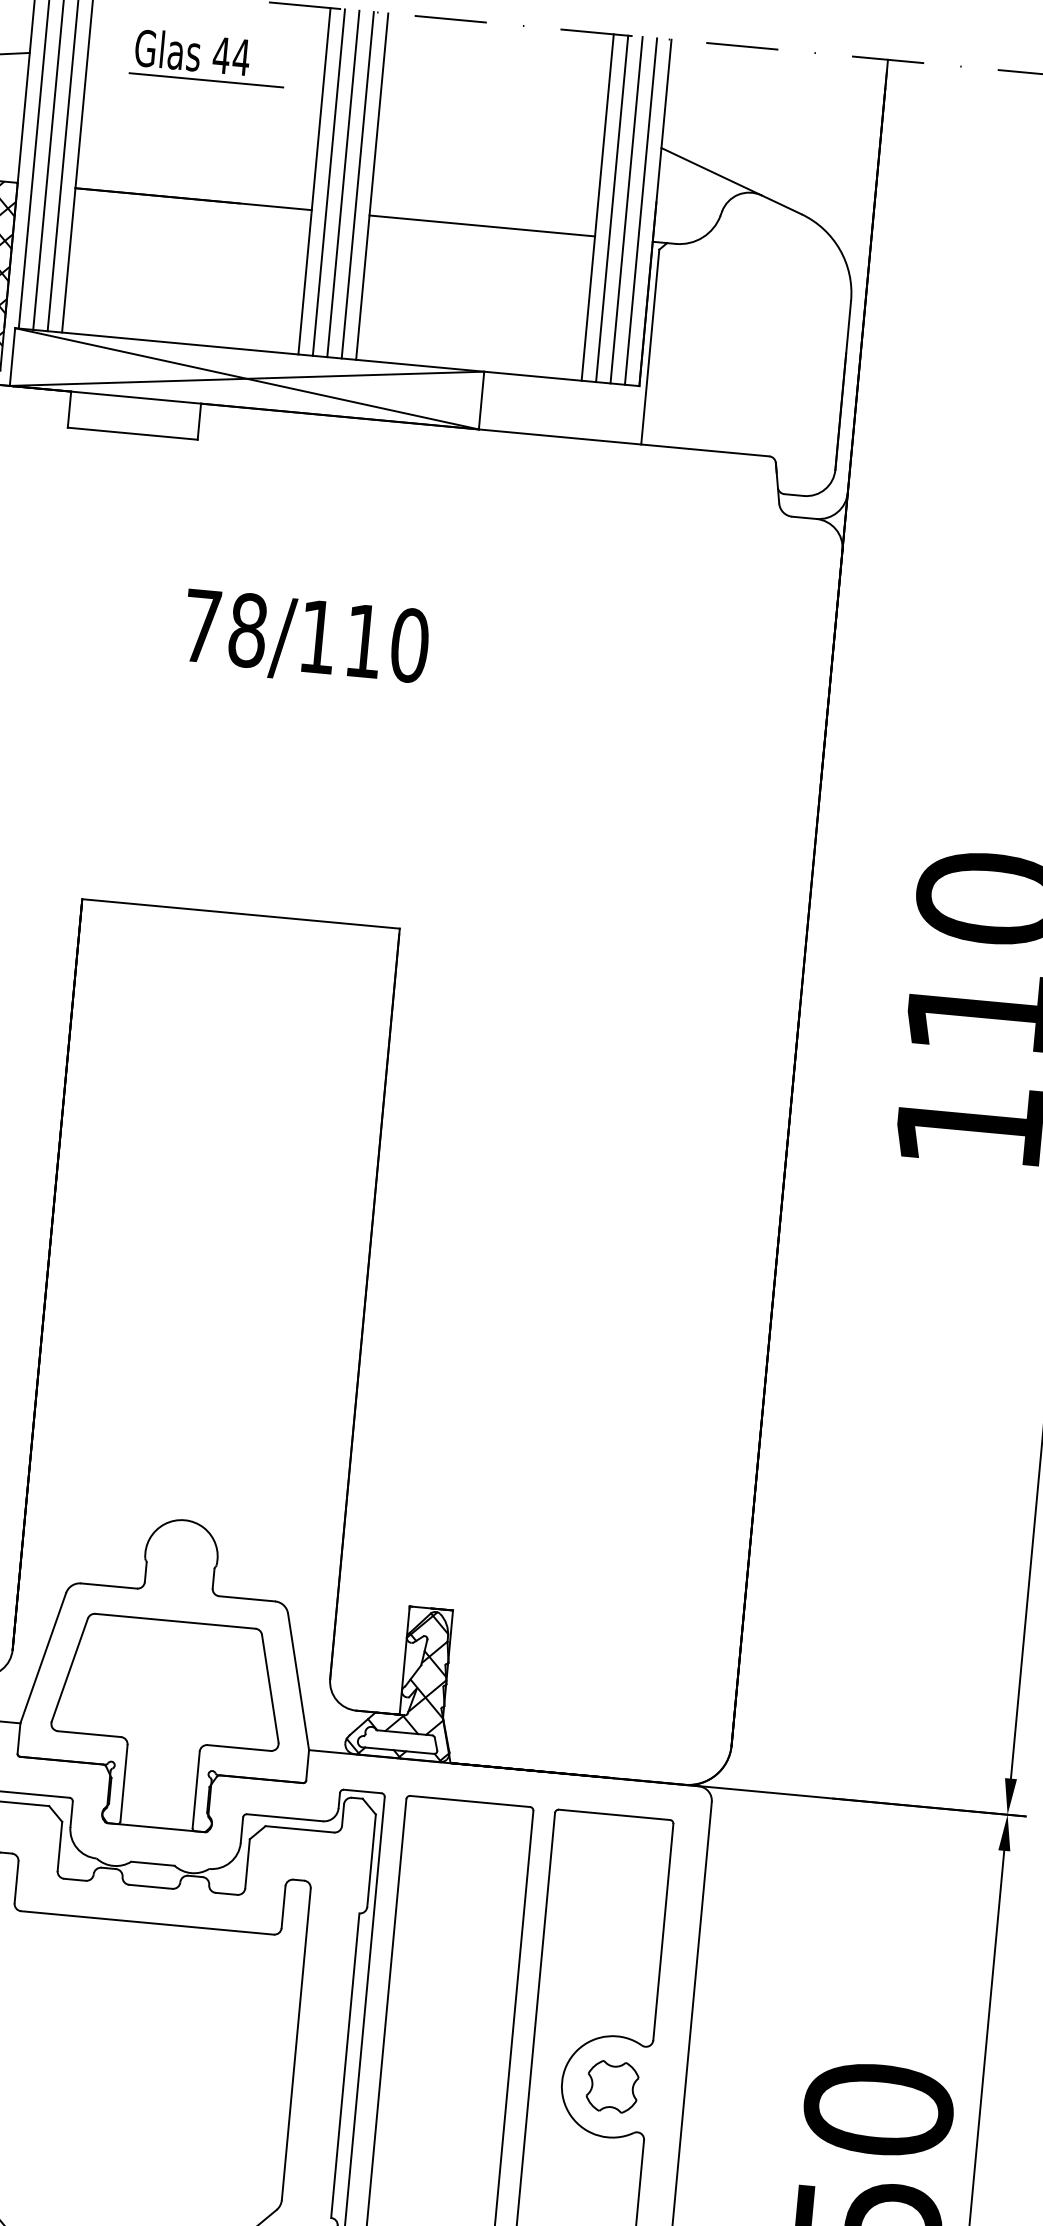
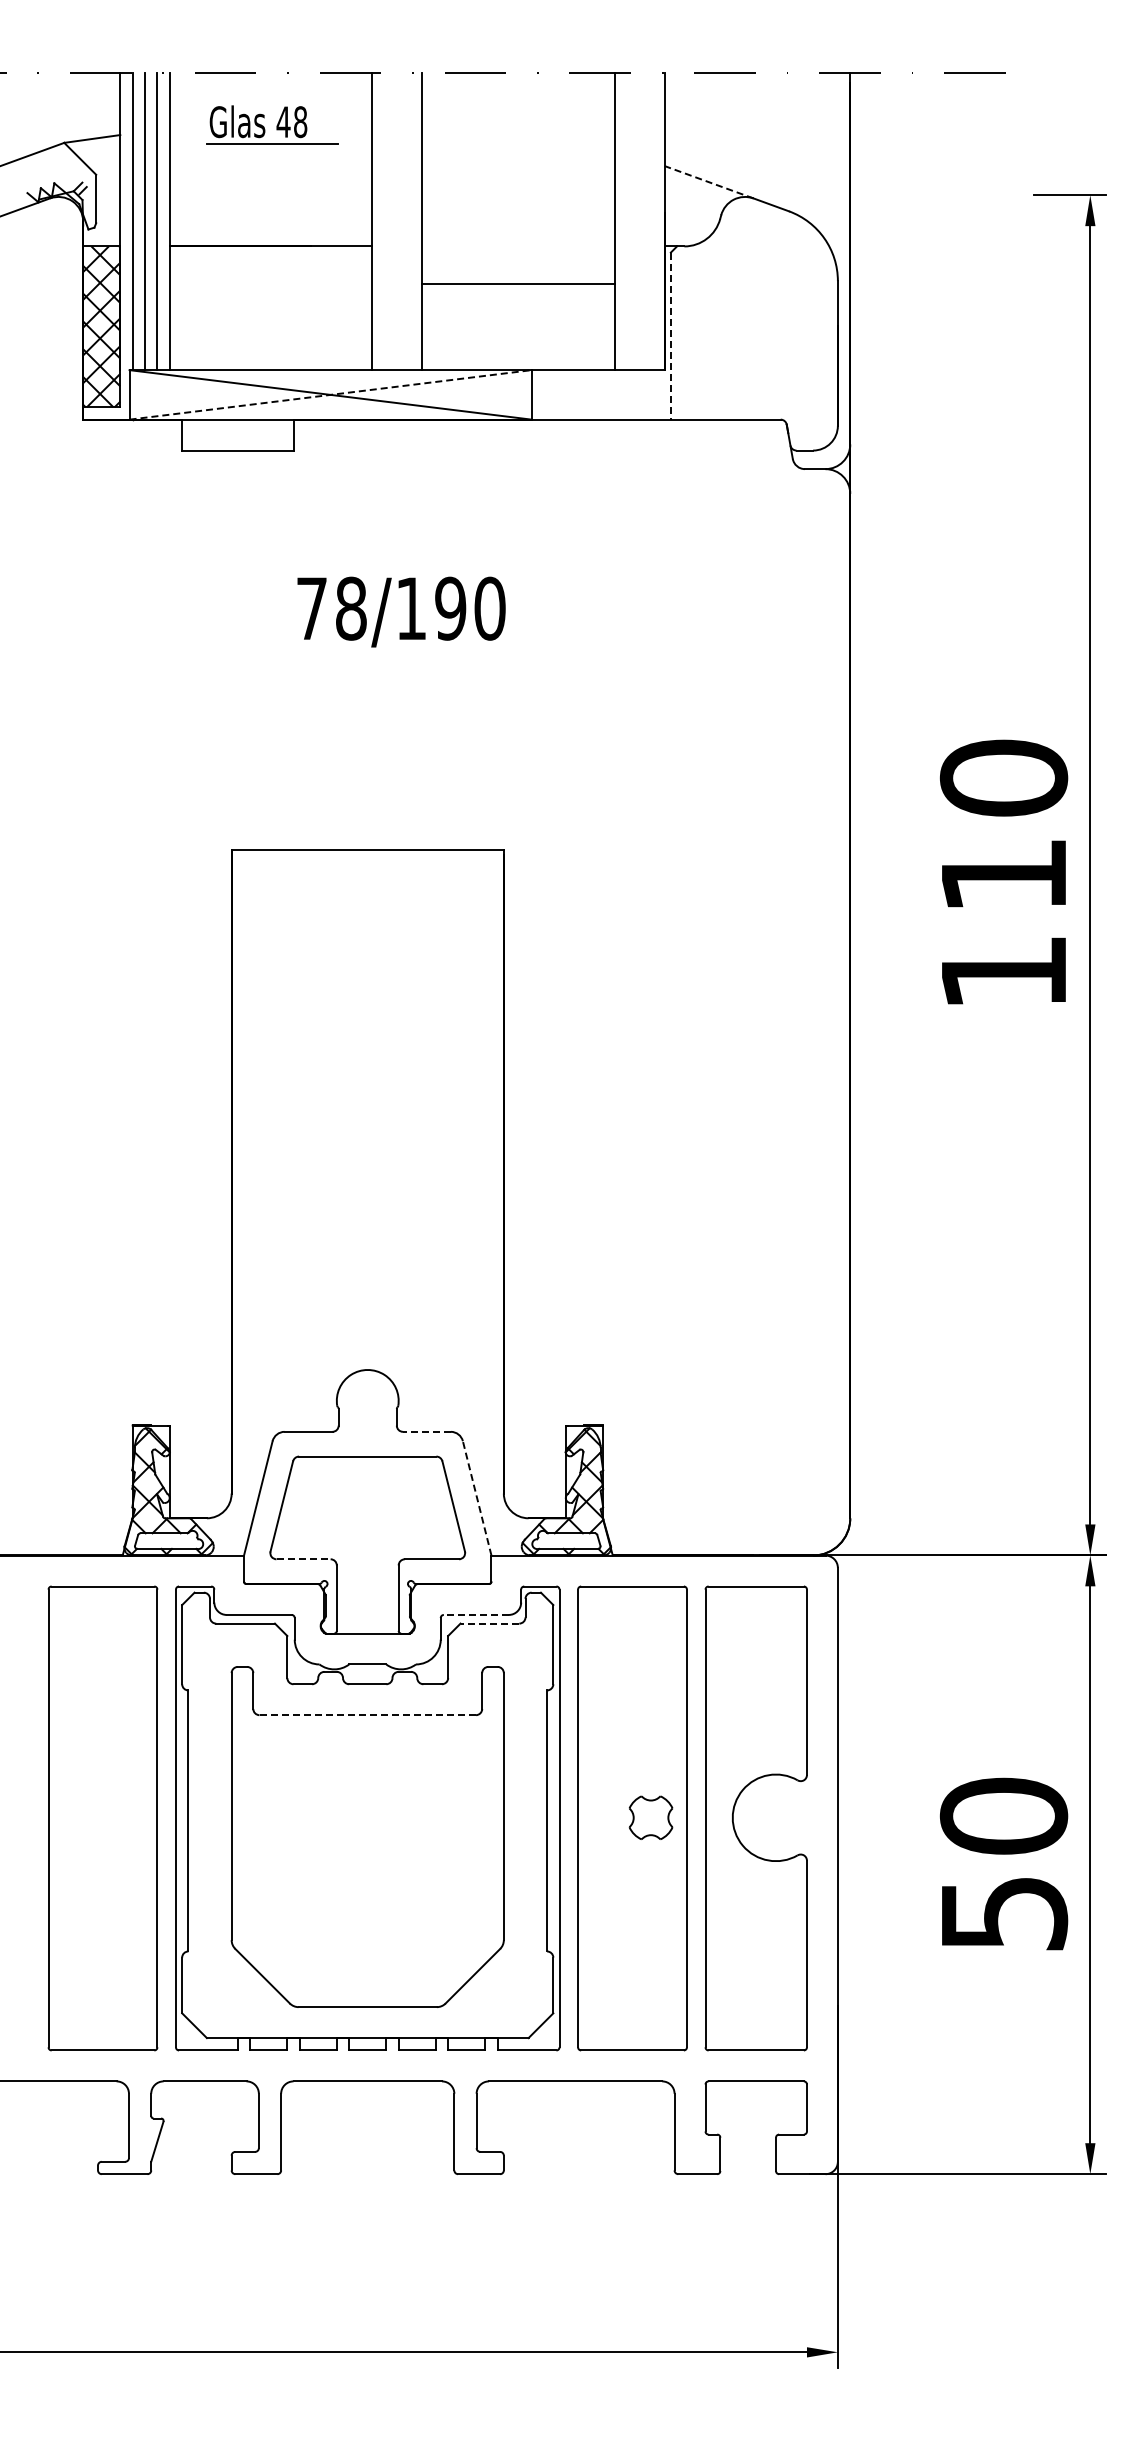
text: (241, 57) -> (300, 122), 44 -> 48
line: (710, 171) -> (708, 182), solid -> dashed
line: (328, 182) -> (384, 221), removed
line: (343, 183) -> (397, 221), removed
line: (357, 185) -> (409, 221), removed
line: (612, 208) -> (627, 221), removed
line: (626, 209) -> (639, 221), removed
line: (641, 211) -> (652, 221), removed
line: (482, 226) -> (518, 284), moved
line: (649, 347) -> (670, 336), solid -> dashed
line: (246, 378) -> (330, 394), solid -> dashed
text: (363, 640) -> (450, 608), 78/110 -> 78/190
line: (246, 1598) -> (426, 1431), solid -> dashed
line: (298, 1682) -> (477, 1498), solid -> dashed
line: (90, 1734) -> (304, 1559), solid -> dashed
line: (284, 1817) -> (475, 1614), solid -> dashed
line: (299, 1829) -> (489, 1623), solid -> dashed
line: (147, 1923) -> (367, 1715), solid -> dashed
part: (612, 2086) -> (650, 1817), moved

